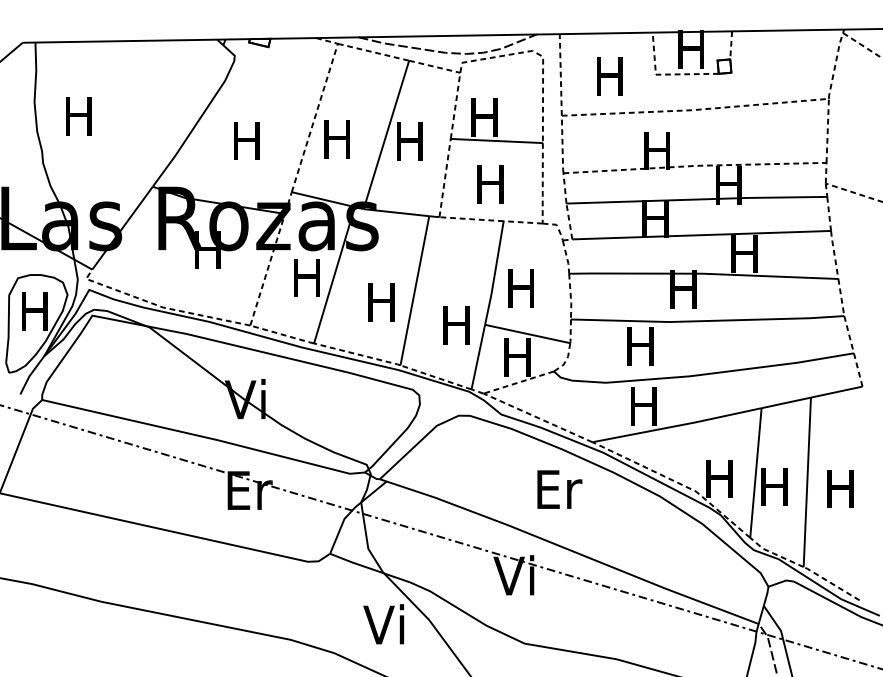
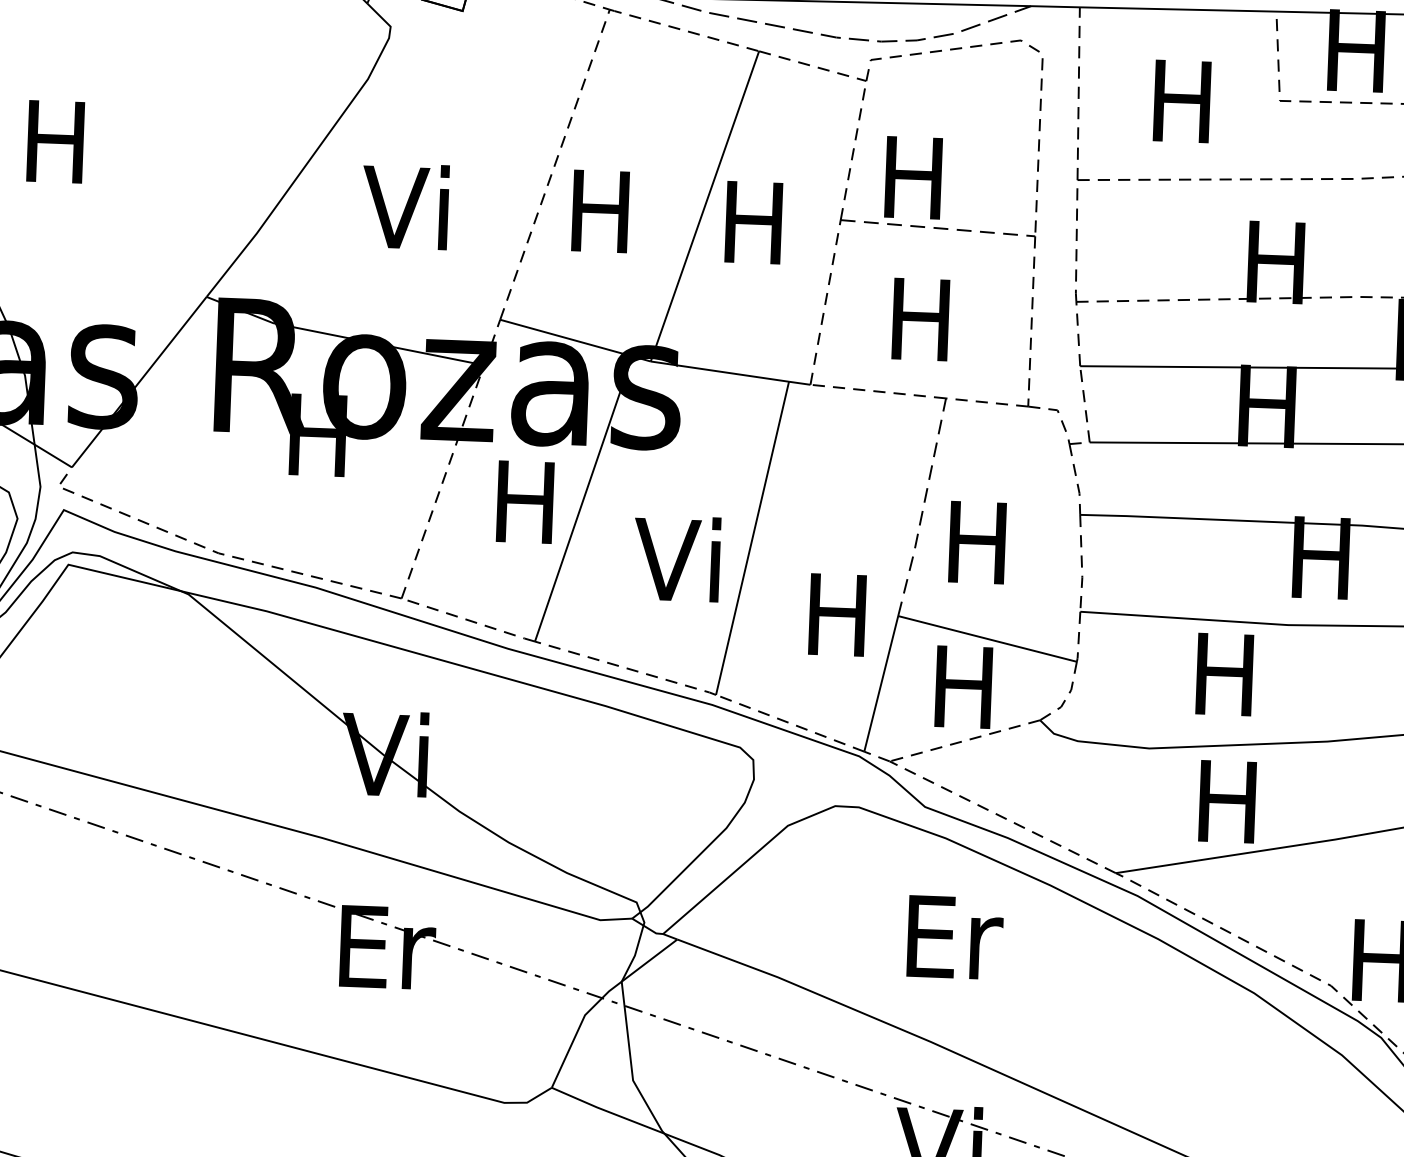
text: (244, 140) -> (404, 206), H -> Vi
line: (497, 141) -> (939, 229), solid -> dashed
line: (494, 273) -> (922, 508), solid -> dashed
text: (379, 301) -> (676, 558), H -> Vi
text: (559, 489) -> (954, 937), moved

